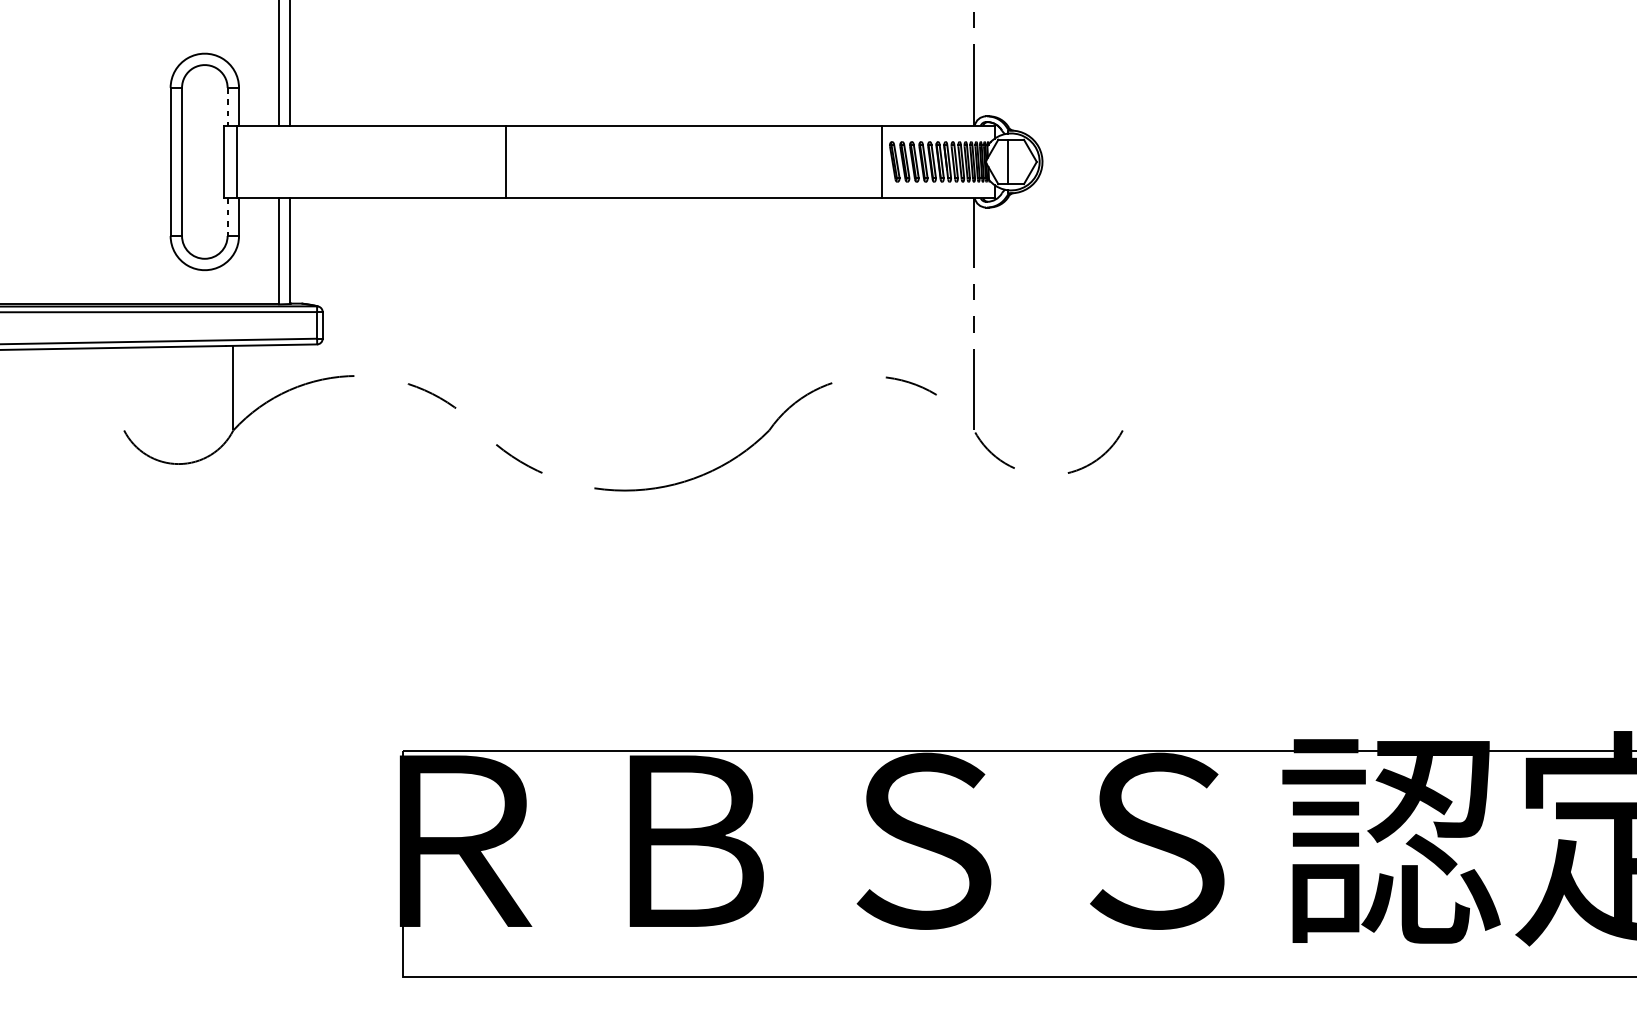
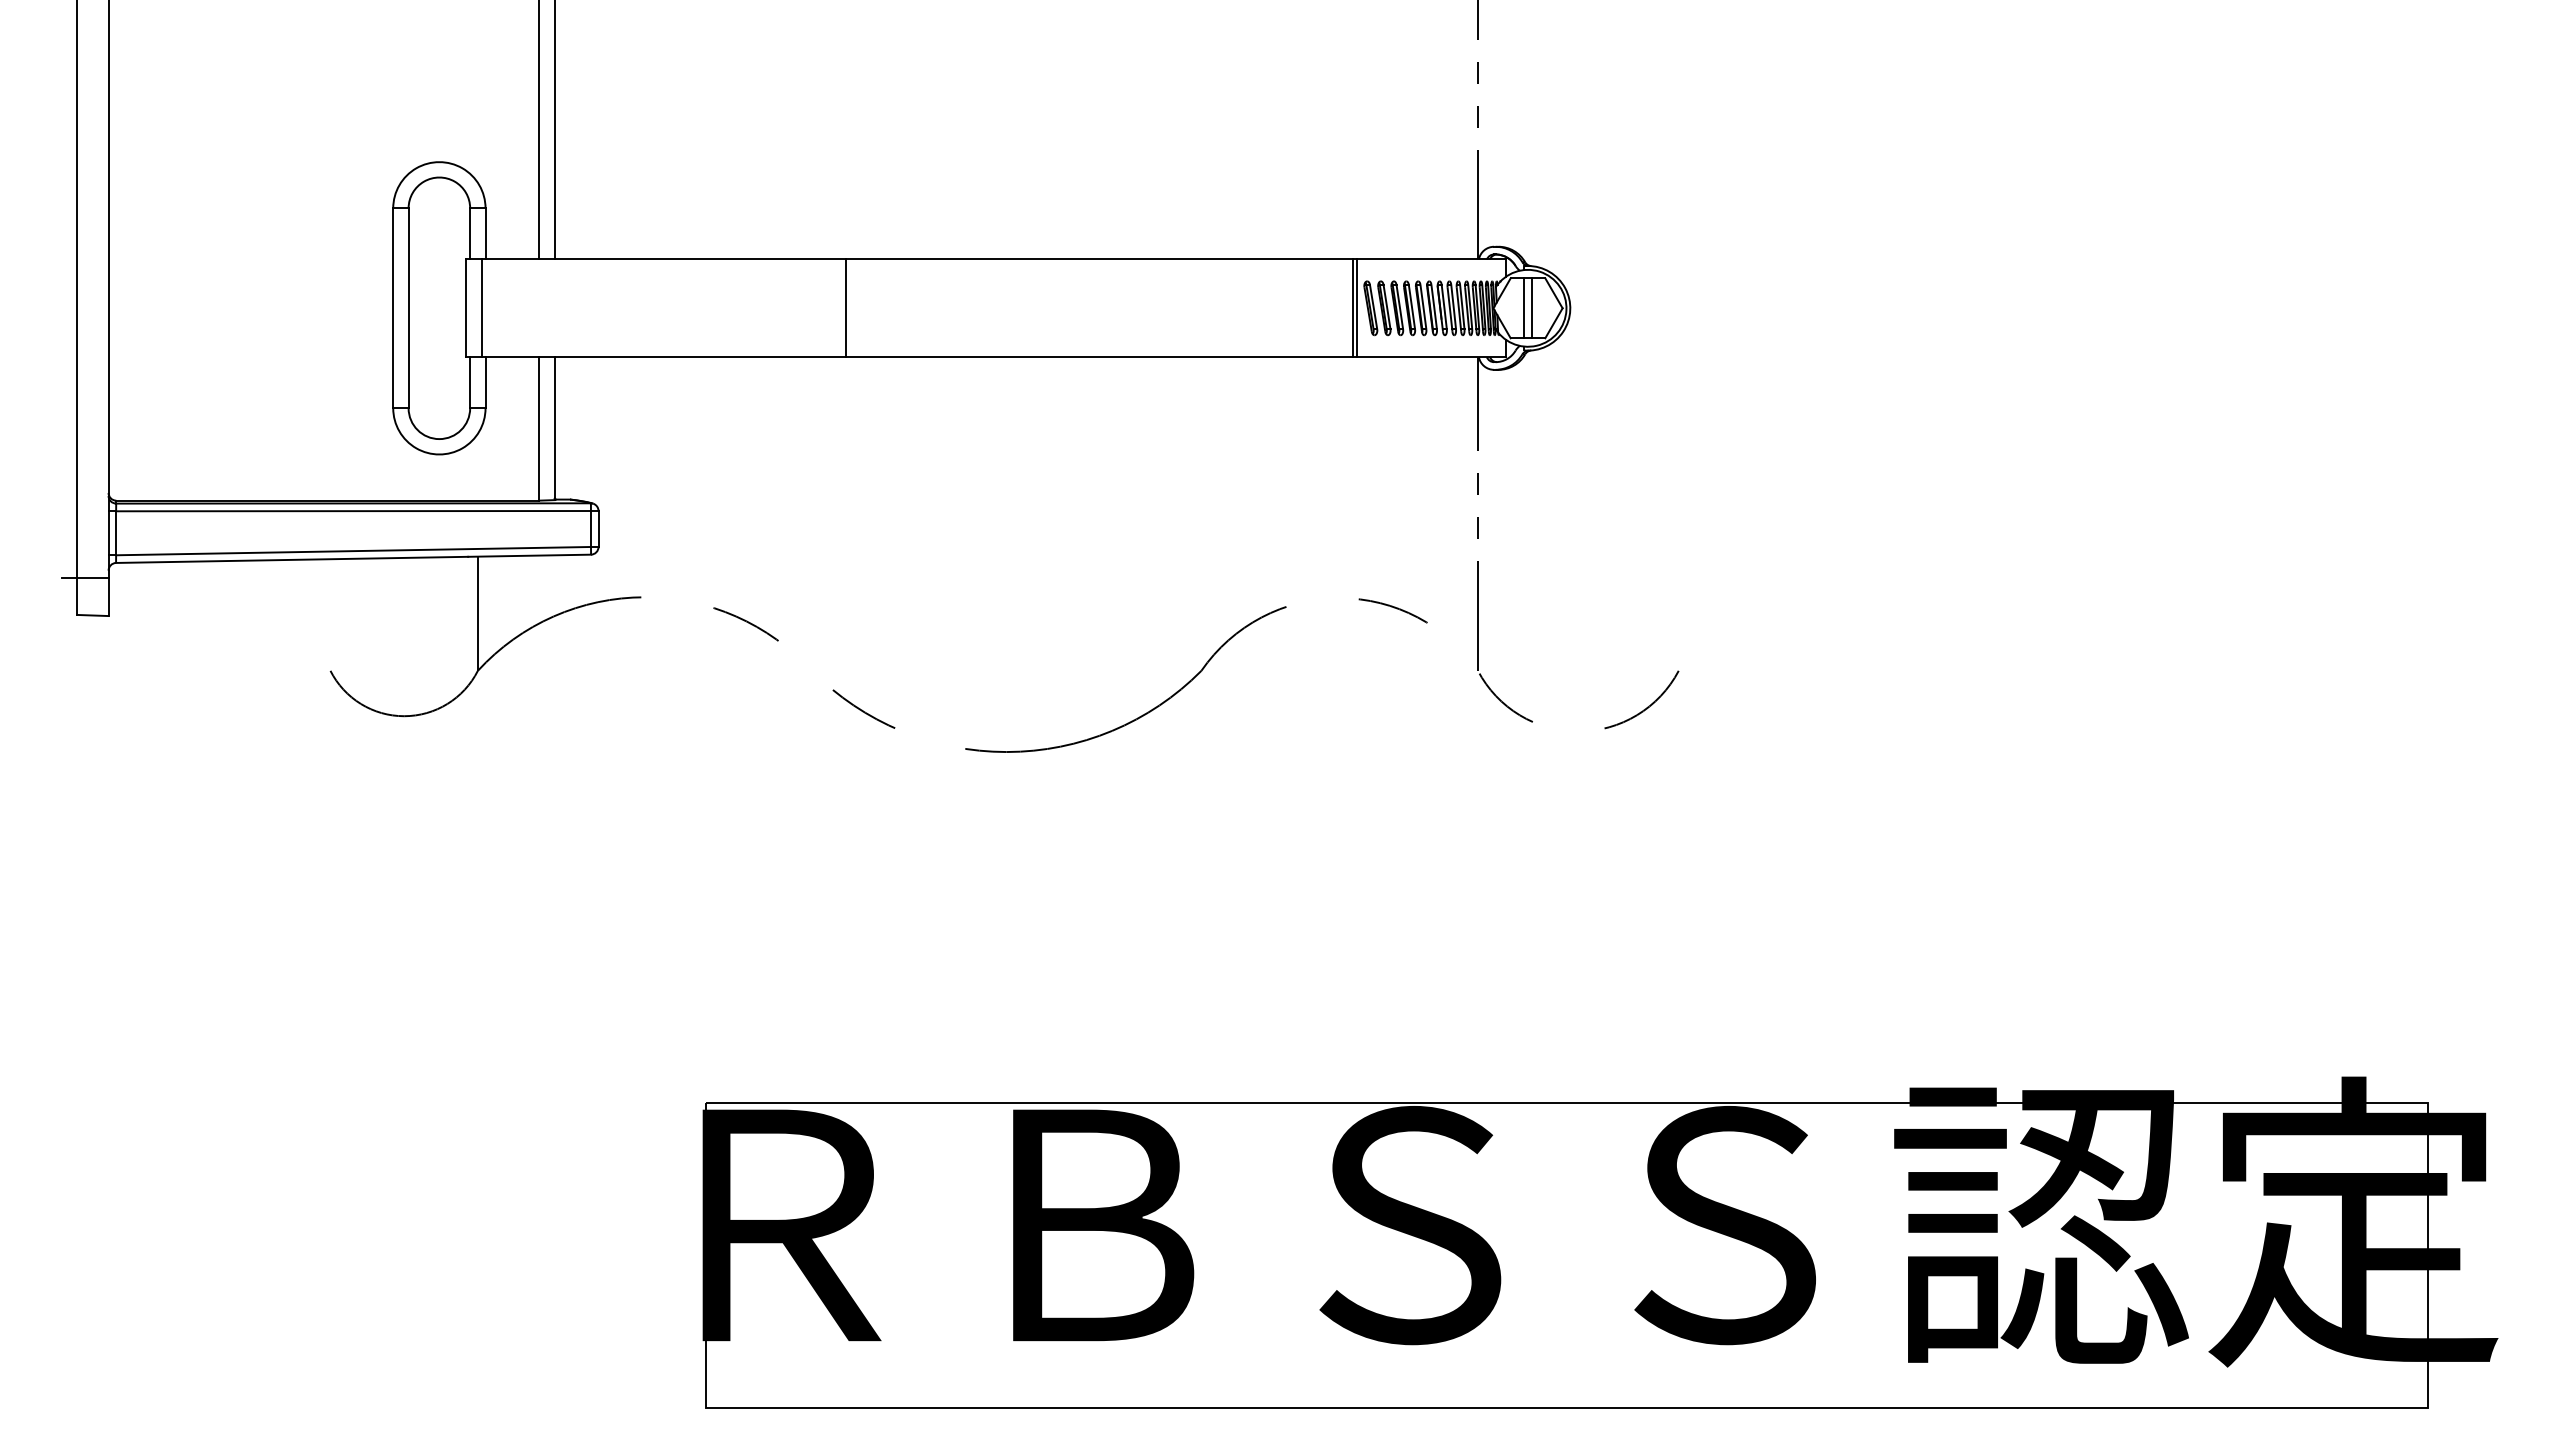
line: (227, 106) -> (470, 233), dashed -> solid
line: (884, 162) -> (1356, 308), added
line: (1013, 162) -> (1531, 308), added
line: (227, 216) -> (470, 382), dashed -> solid

